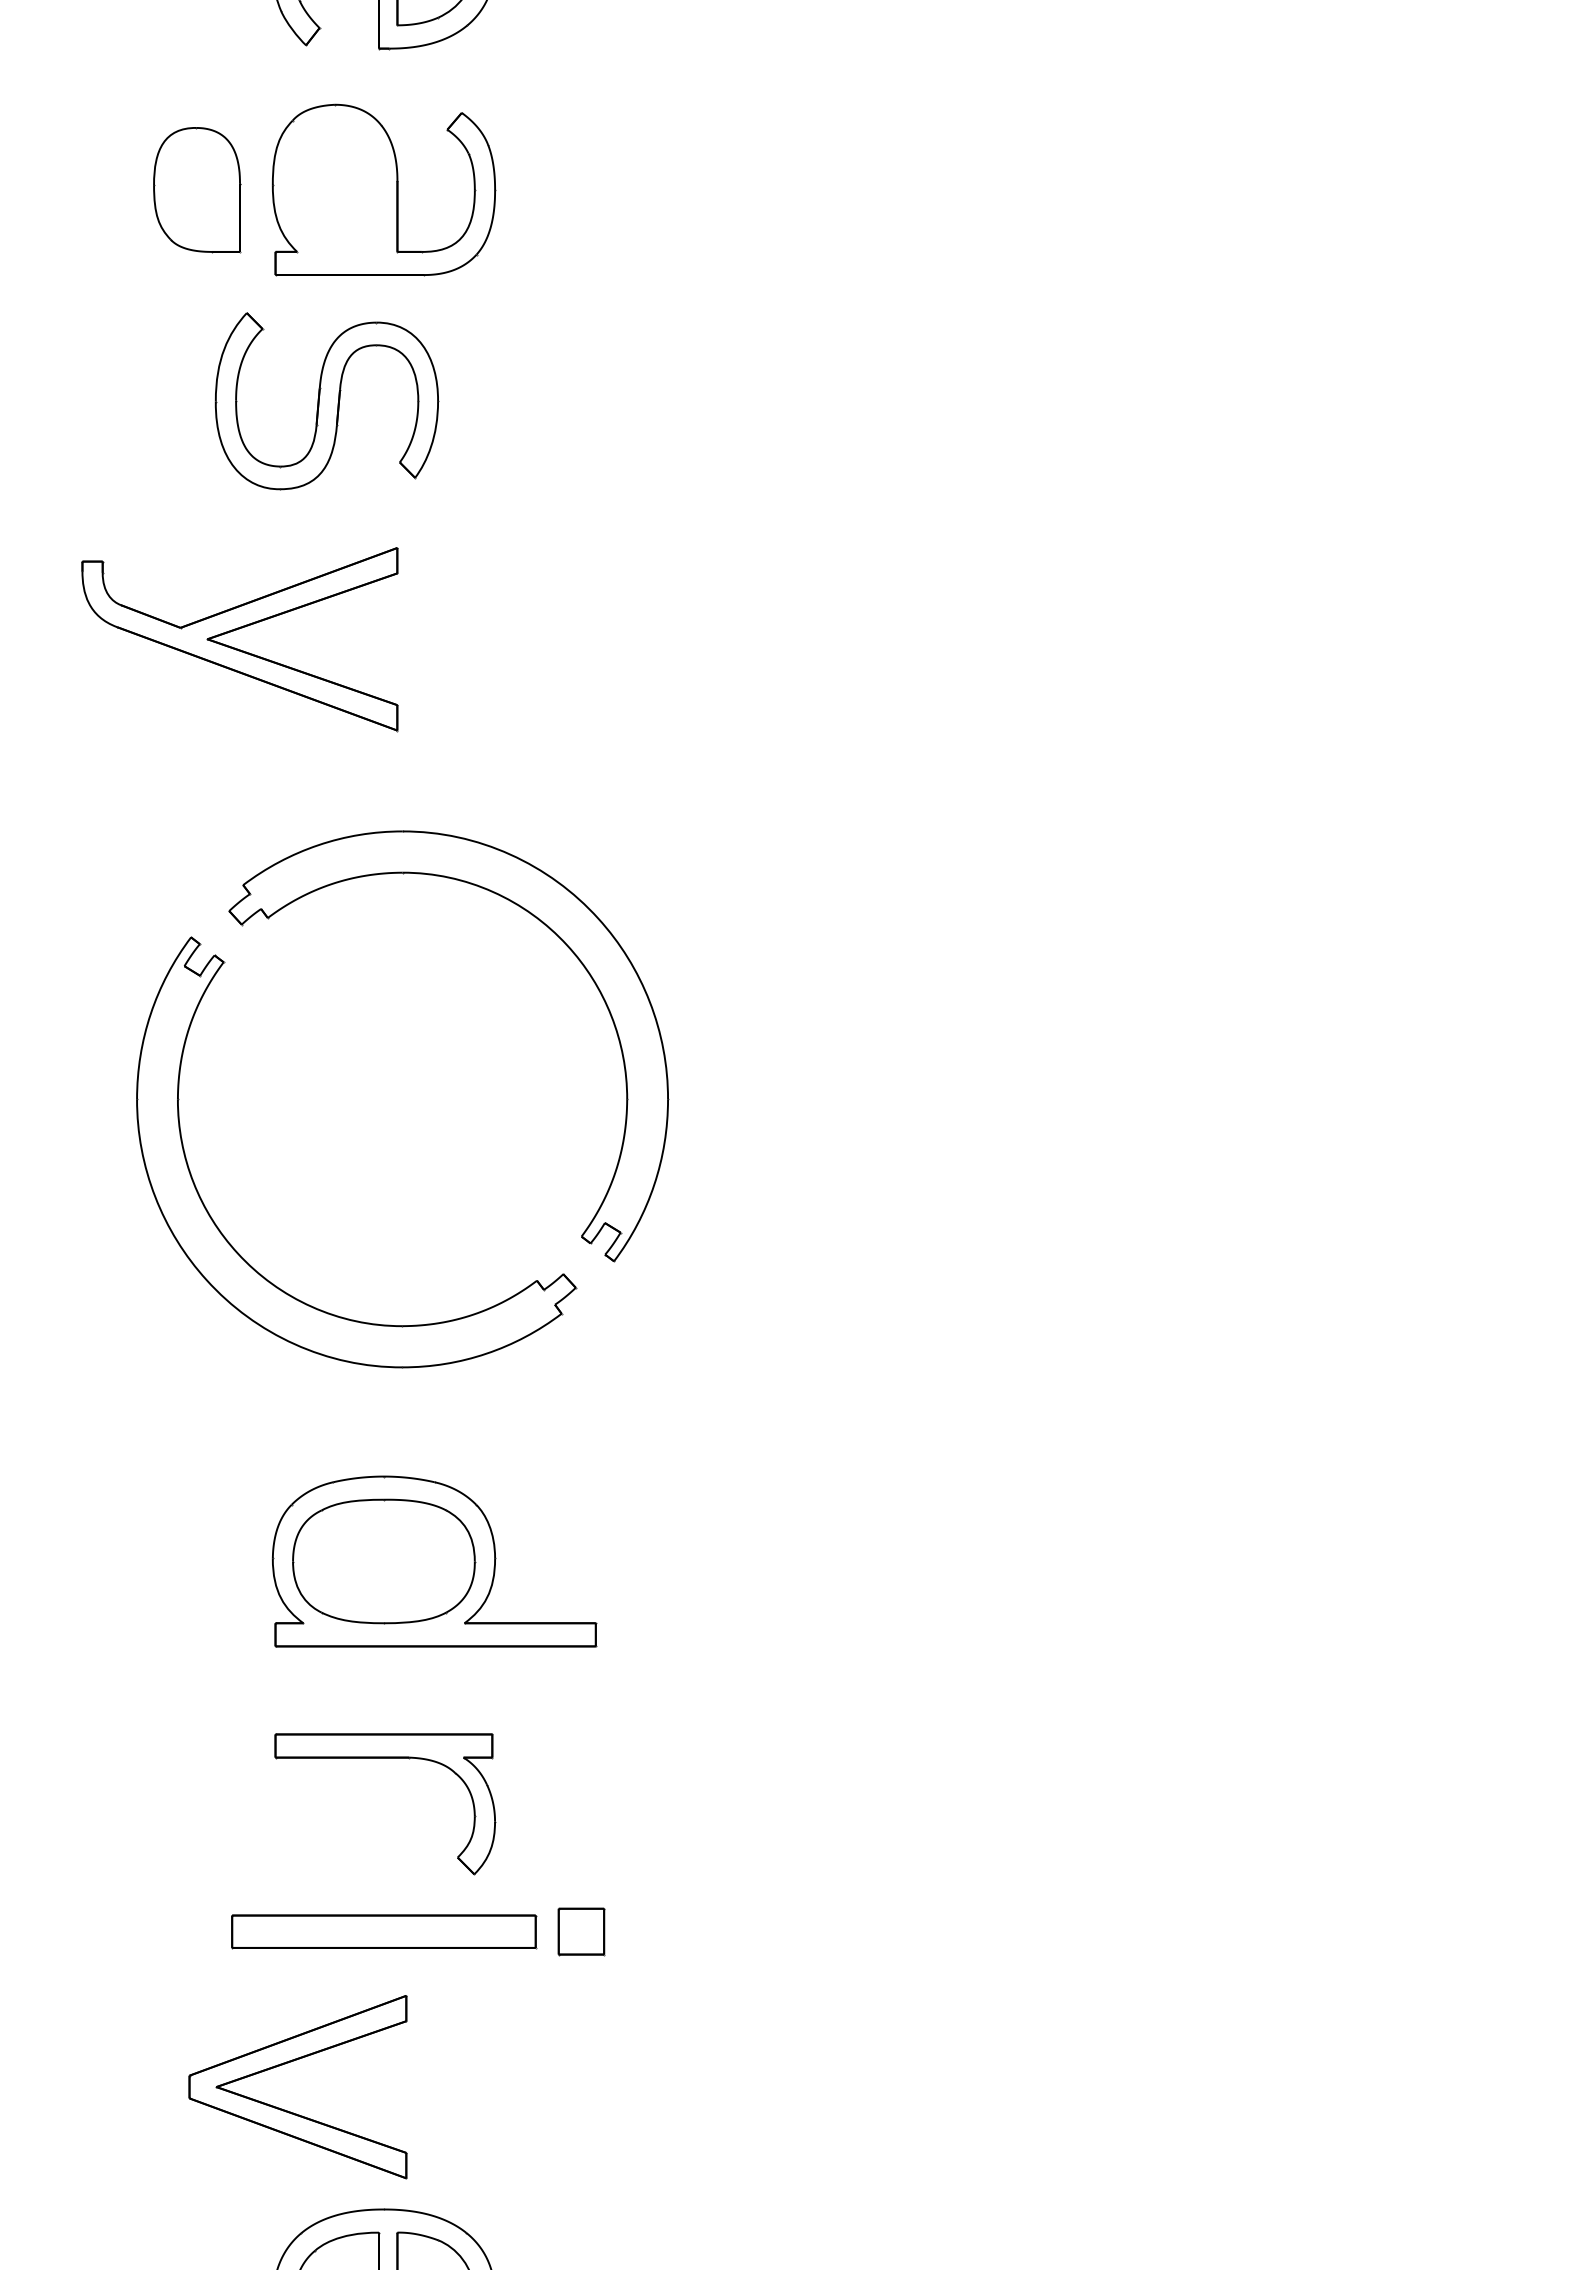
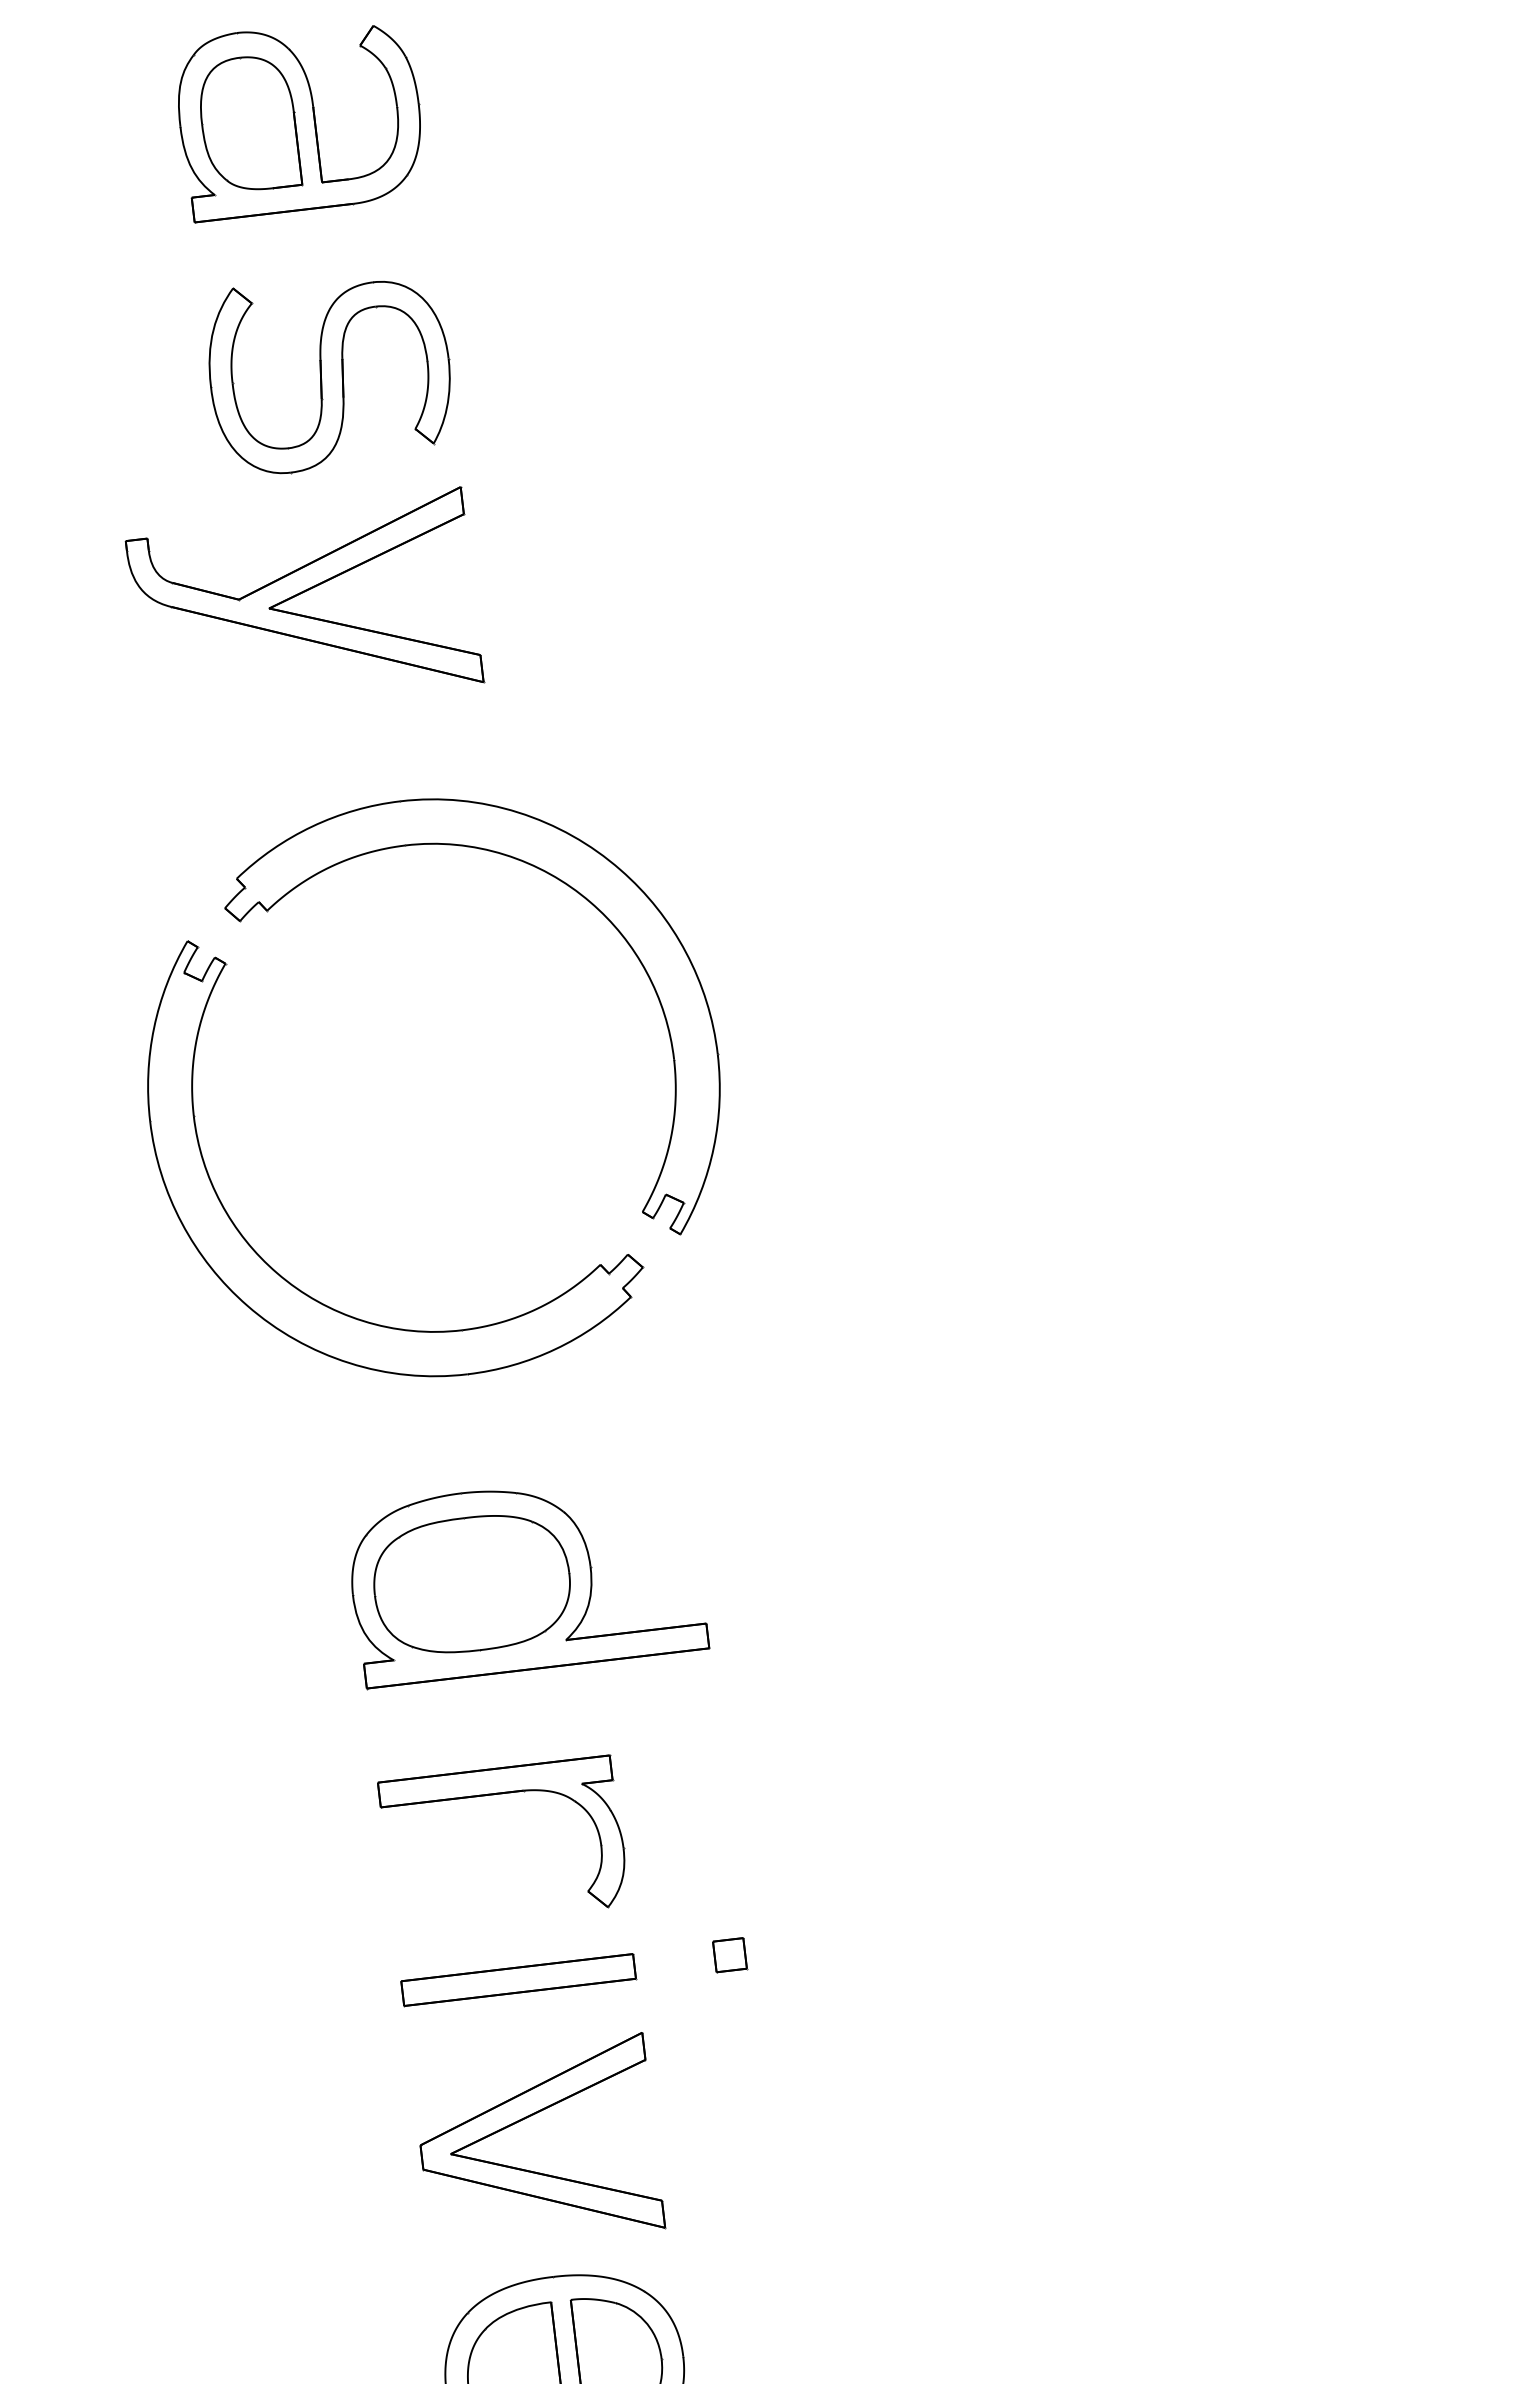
part: (197, 190) -> (249, 124), moved
part: (326, 401) -> (329, 372), moved
part: (237, 648) -> (302, 614), moved
part: (383, 1931) -> (518, 1979), size x0.71
part: (581, 1931) -> (729, 1954), size x0.62
part: (290, 2111) -> (532, 2170), moved

